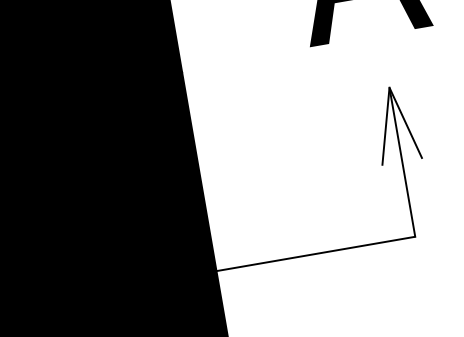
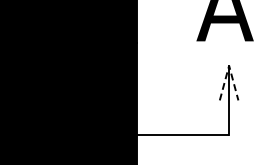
line: (390, 86) -> (229, 65), solid -> dashed

